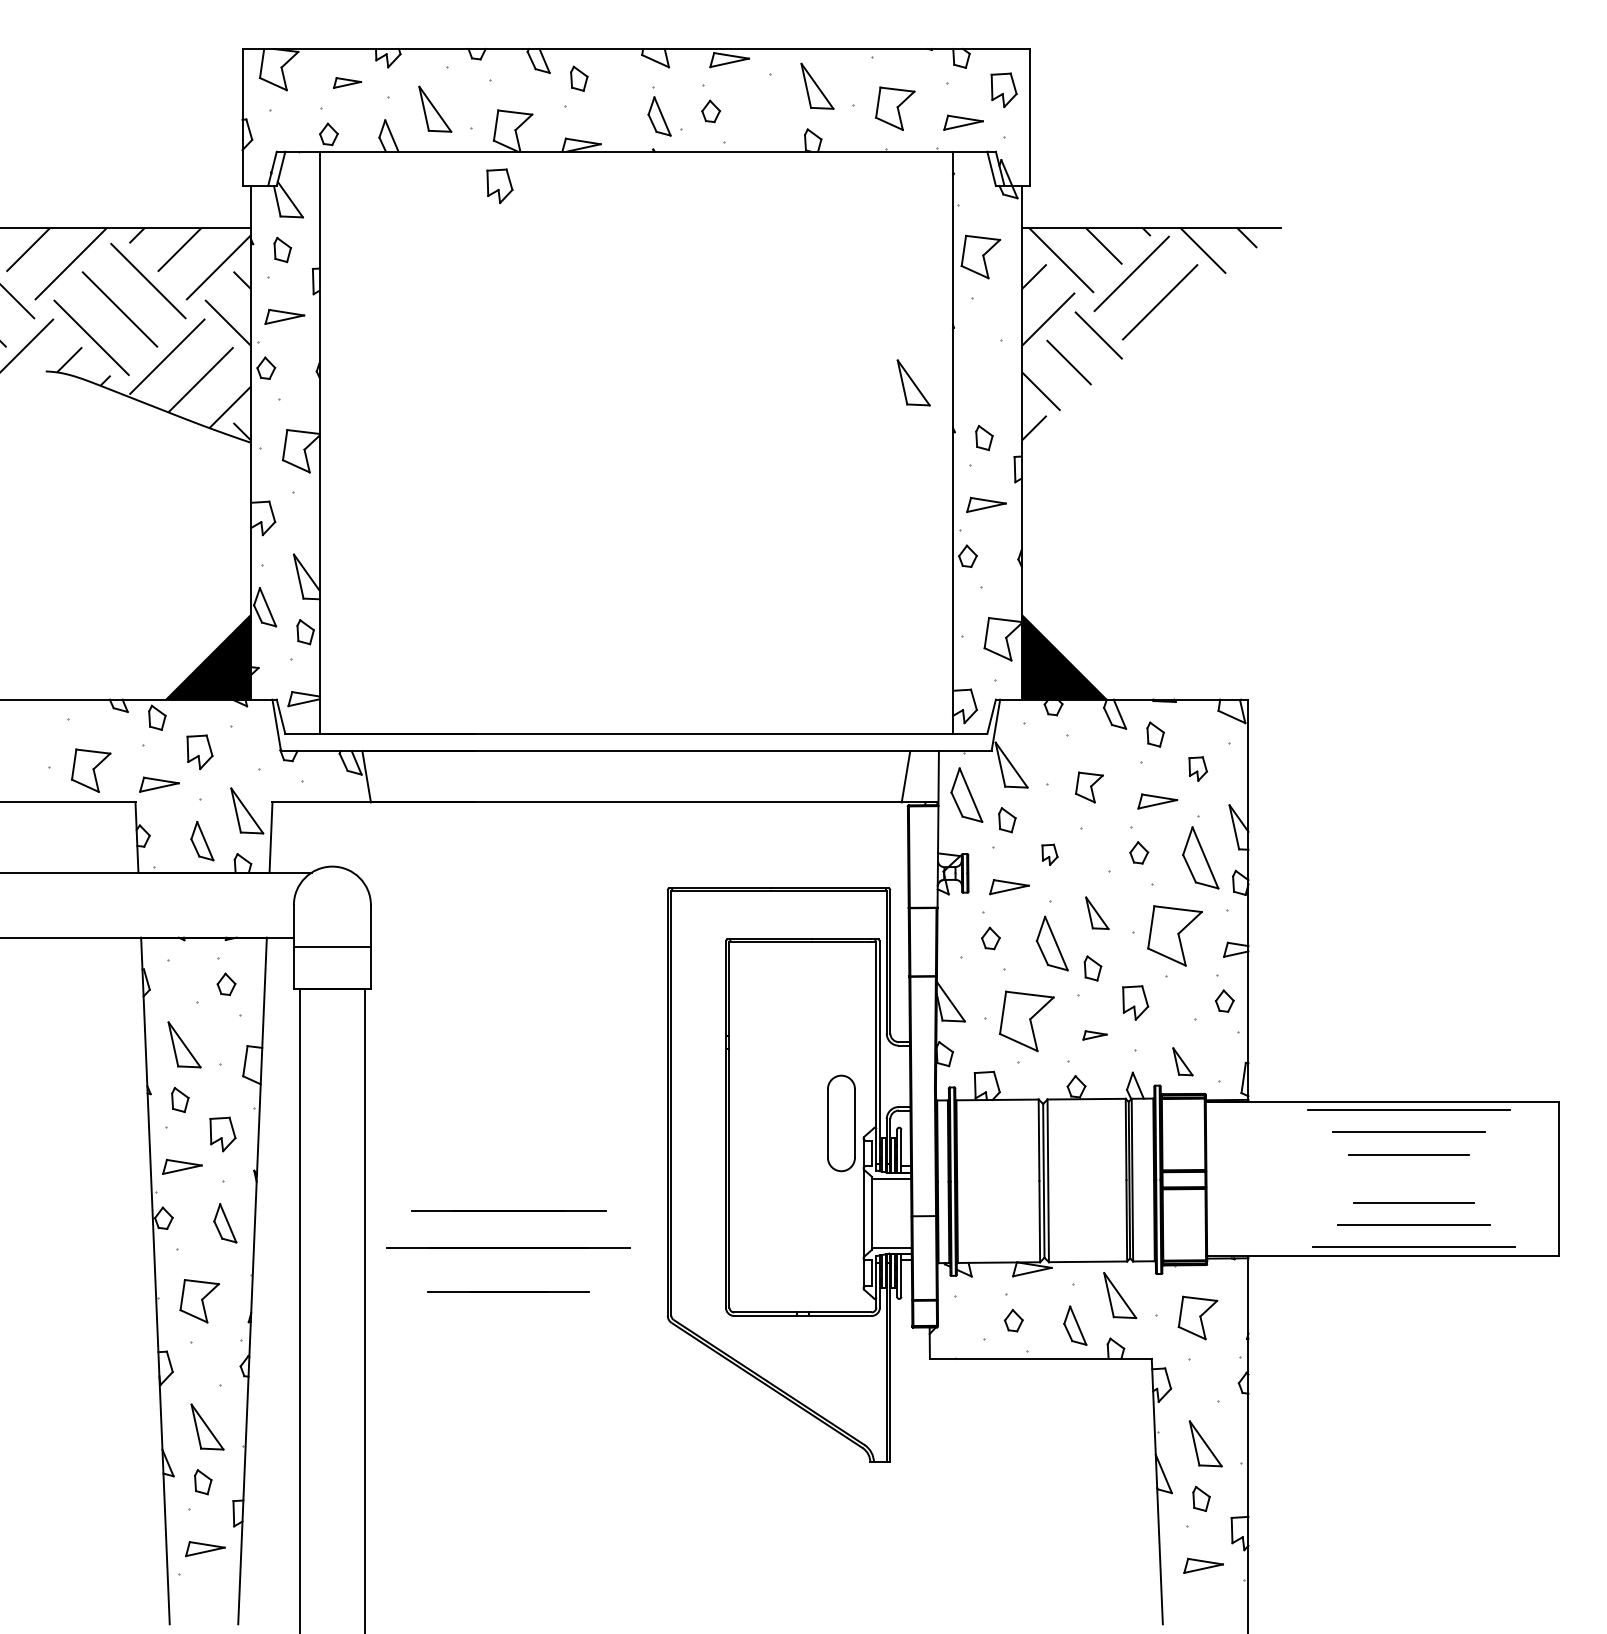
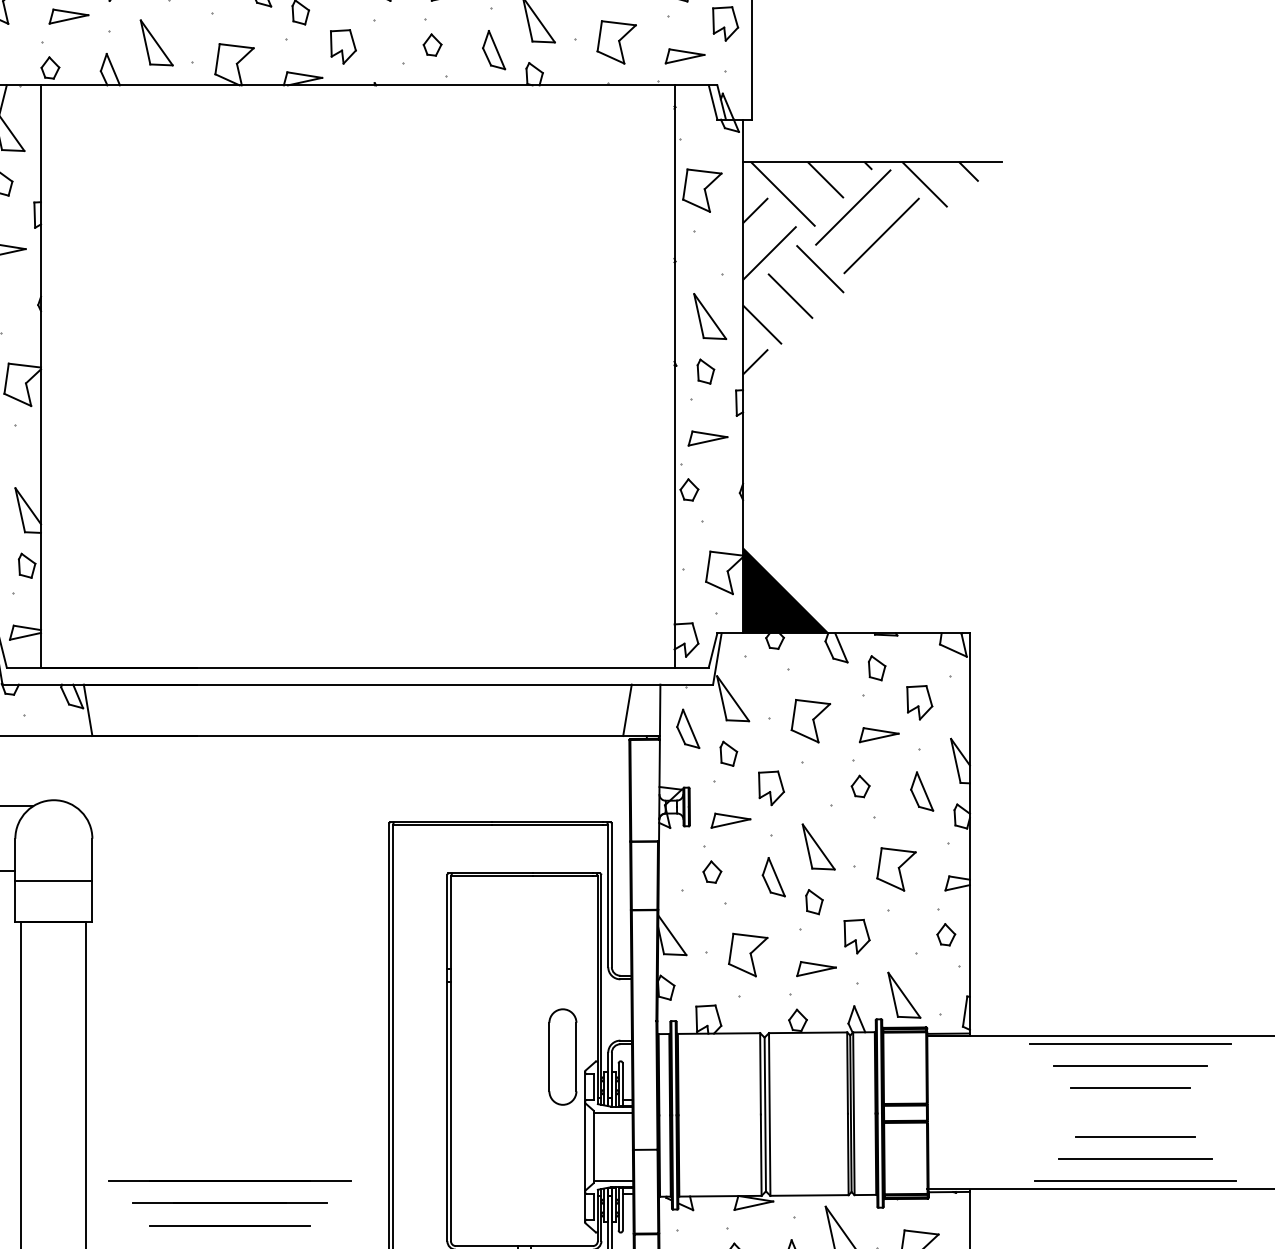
part: (347, 82) -> (68, 16), size x1.43
part: (659, 116) -> (493, 50), moved
part: (499, 185) -> (342, 46), moved
part: (913, 382) -> (709, 316), moved
part: (1197, 768) -> (918, 702), size x1.43
part: (1089, 787) -> (810, 721), size x1.43
part: (966, 795) -> (687, 729), size x0.71
part: (1049, 854) -> (770, 788), size x1.67
part: (1200, 857) -> (921, 791), size x0.62
part: (1097, 912) -> (818, 846), size x1.43
part: (1174, 935) -> (895, 869), size x0.71
part: (1052, 943) -> (773, 877), size x0.71
part: (1026, 1021) -> (747, 955), size x0.71
part: (1094, 1035) -> (815, 969), size x1.67
part: (1182, 1061) -> (903, 995), size x1.67
line: (508, 1210) -> (229, 1203), moved

